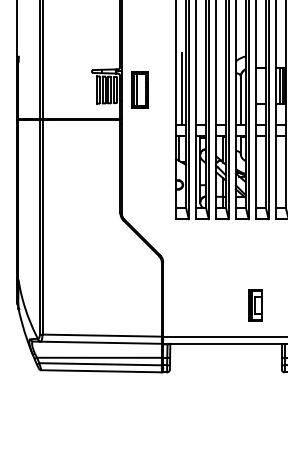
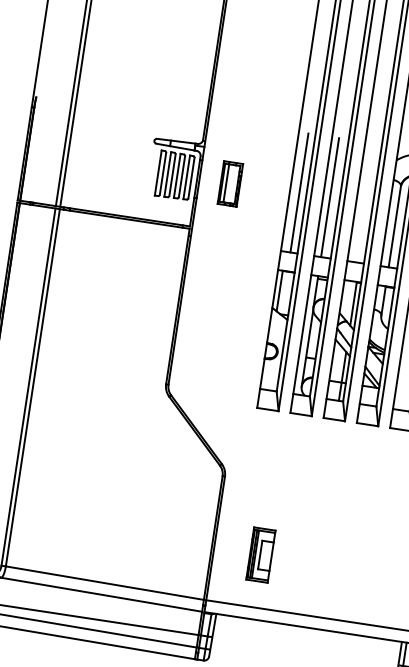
line: (200, 88) -> (330, 196), added
part: (140, 89) -> (230, 183), size x0.71
part: (255, 305) -> (261, 555), moved

